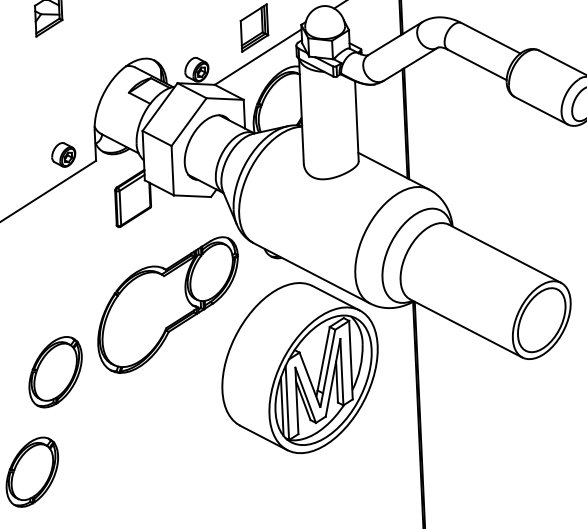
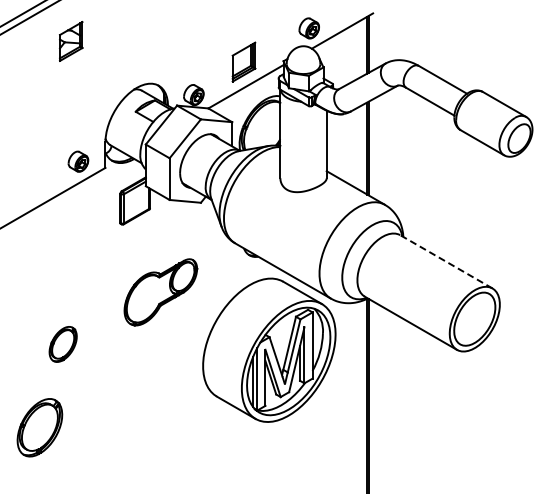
line: (503, 253) -> (445, 261), solid -> dashed
part: (167, 305) -> (160, 292), size x0.6
part: (54, 372) -> (62, 344), size x0.6

